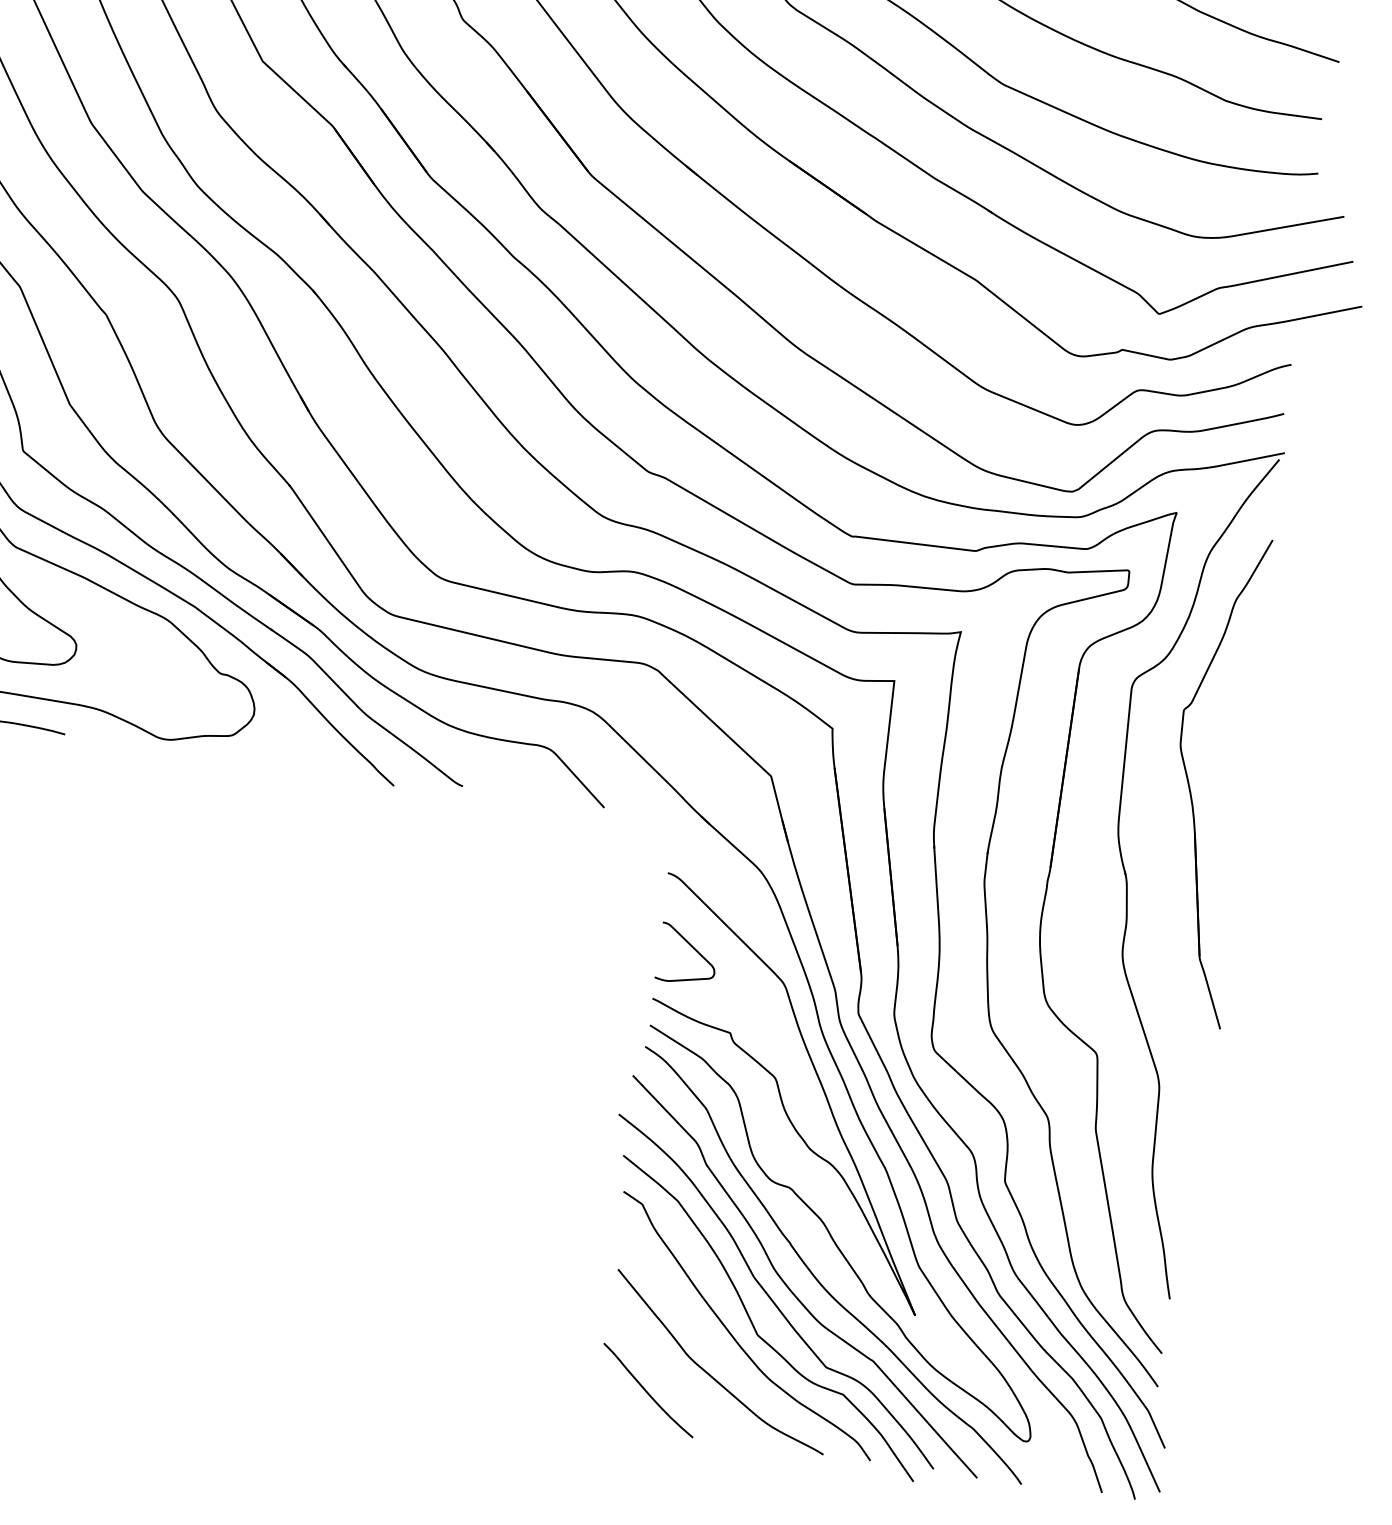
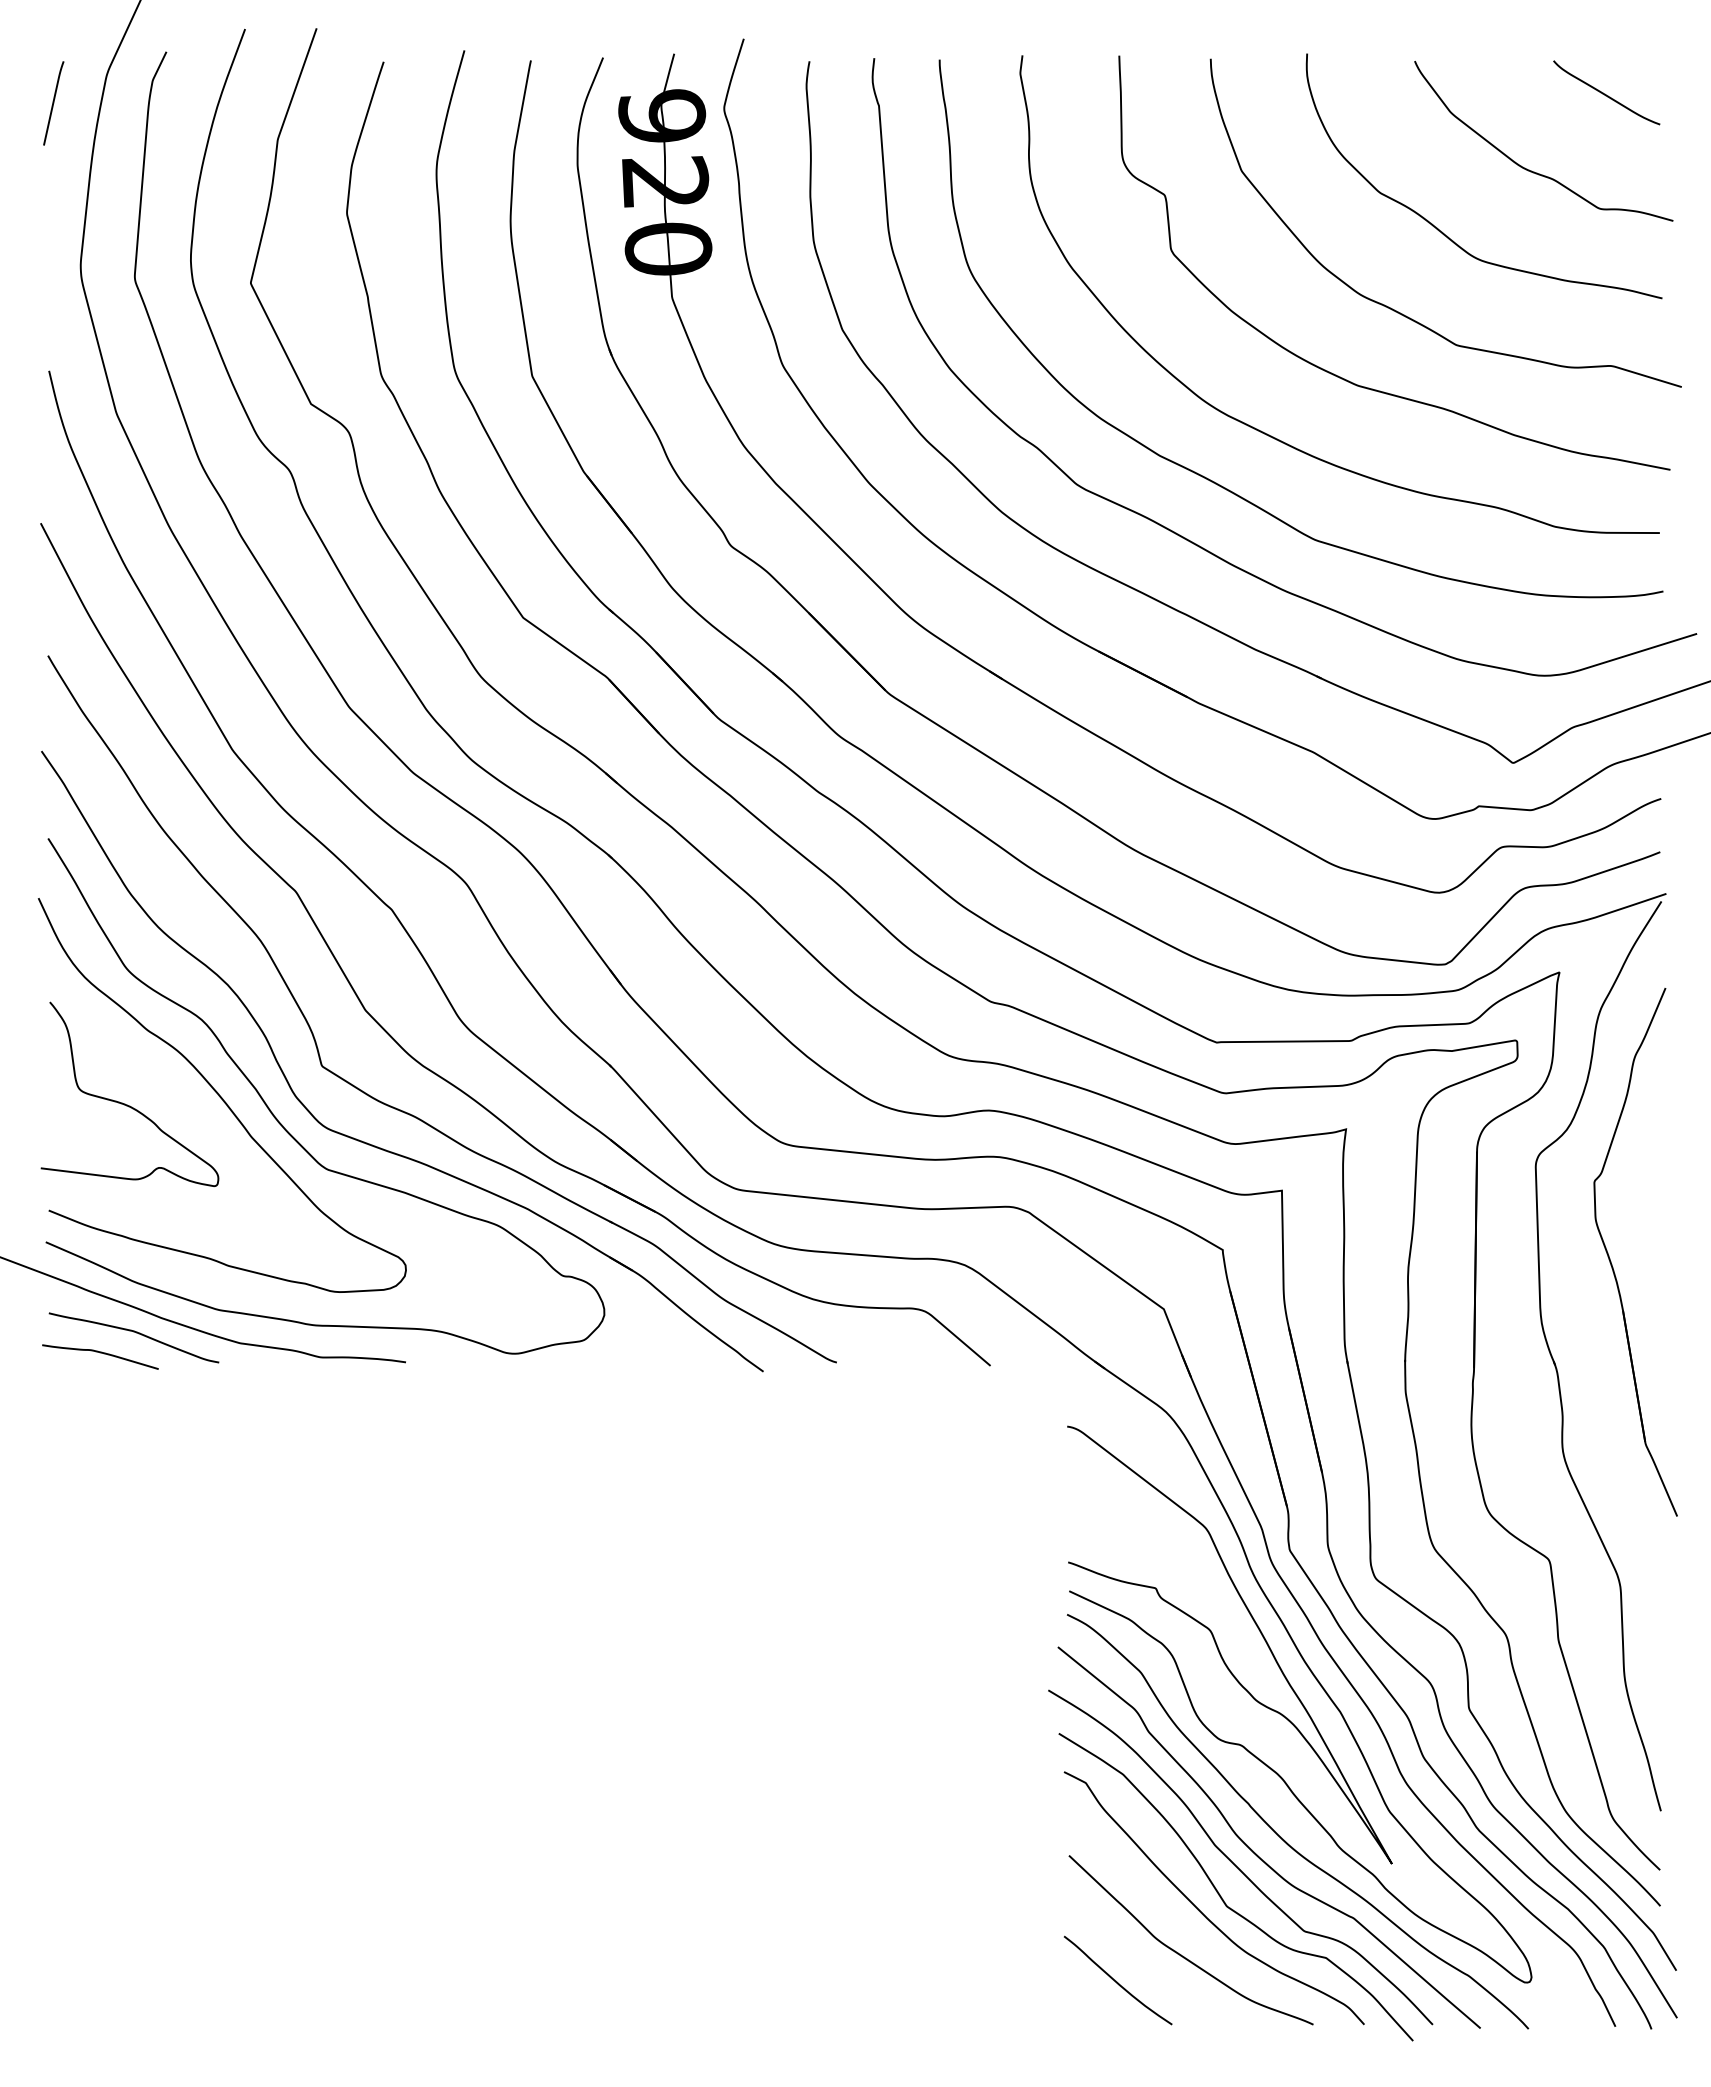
curve: (693, 949) -> (1105, 1504), removed

